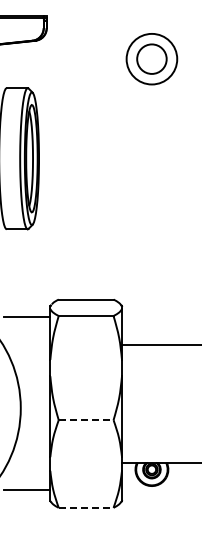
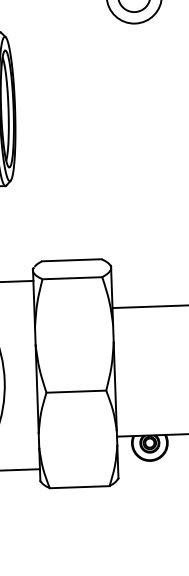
line: (86, 420) -> (76, 392), dashed -> solid
line: (86, 507) -> (80, 486), dashed -> solid

